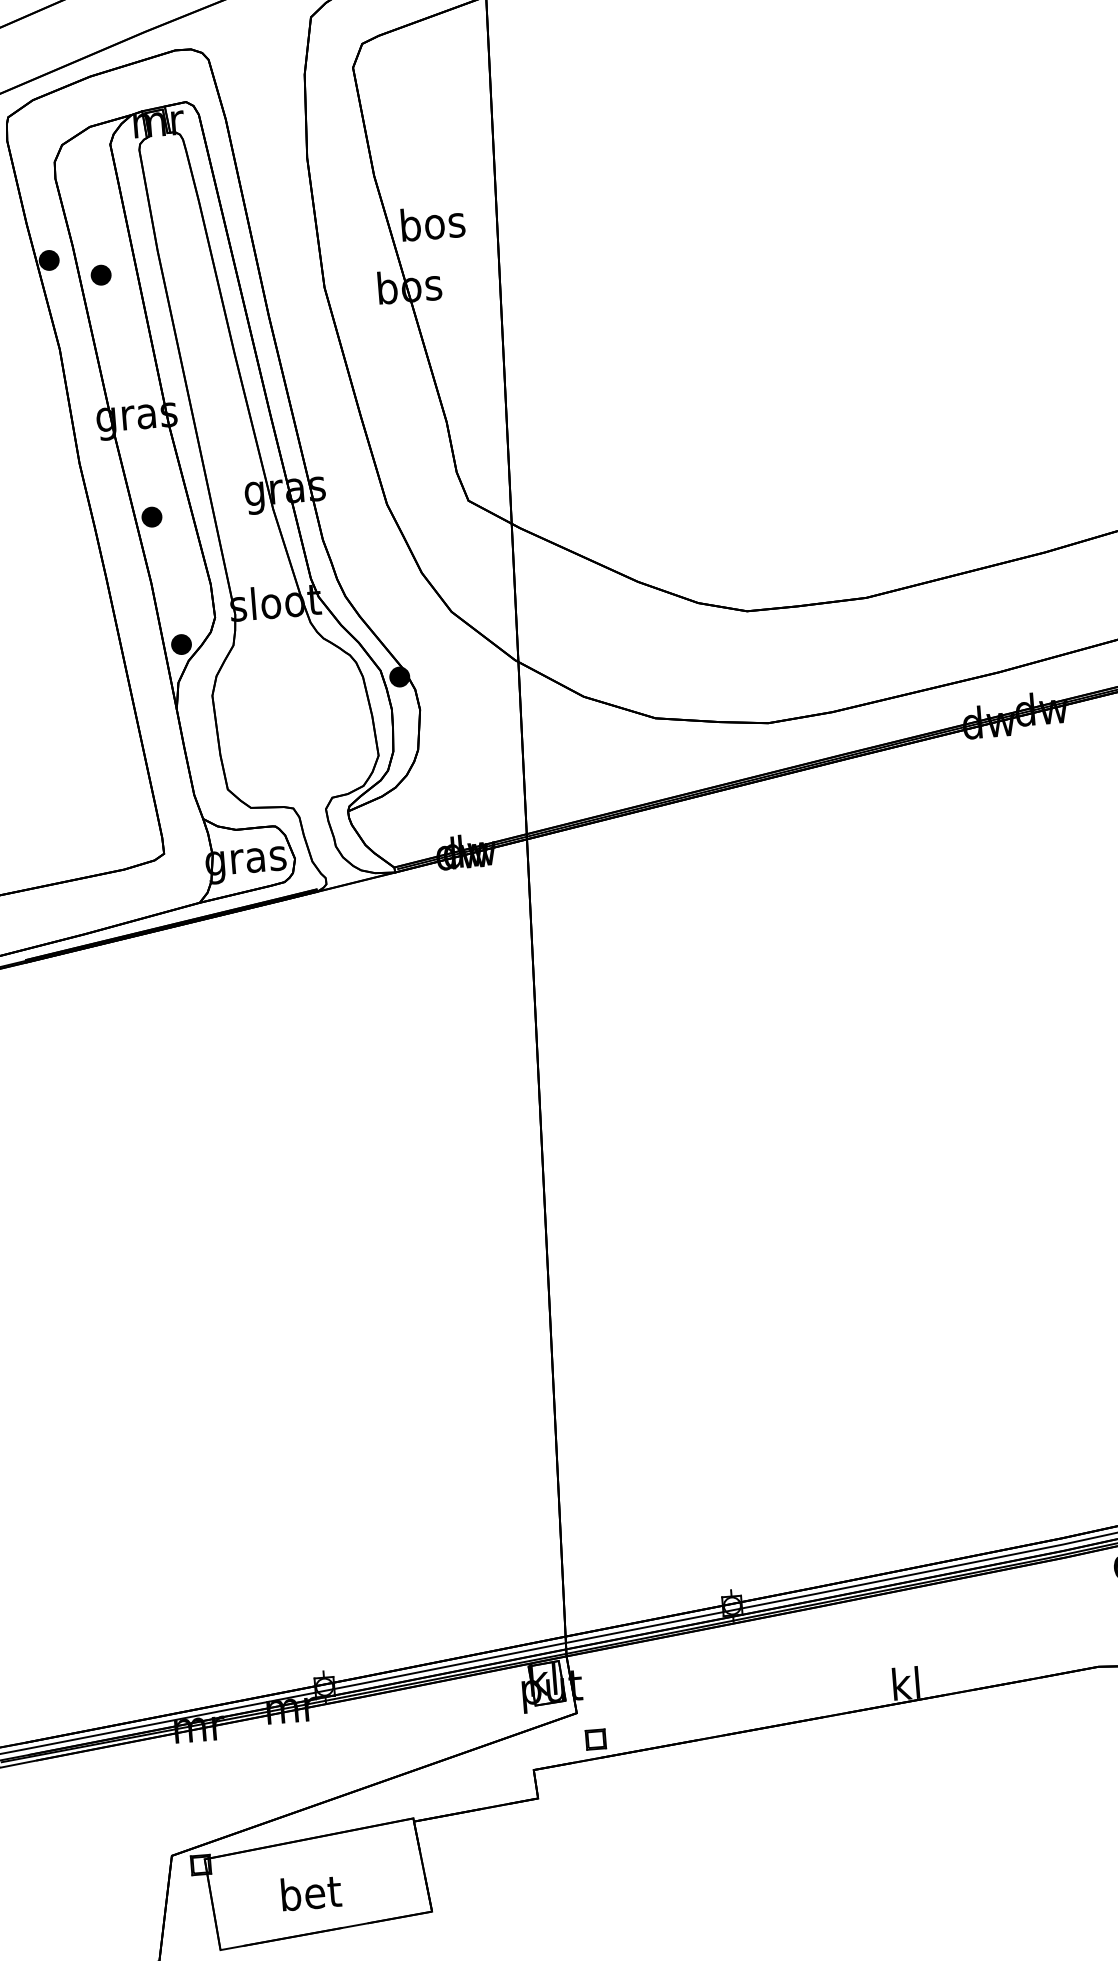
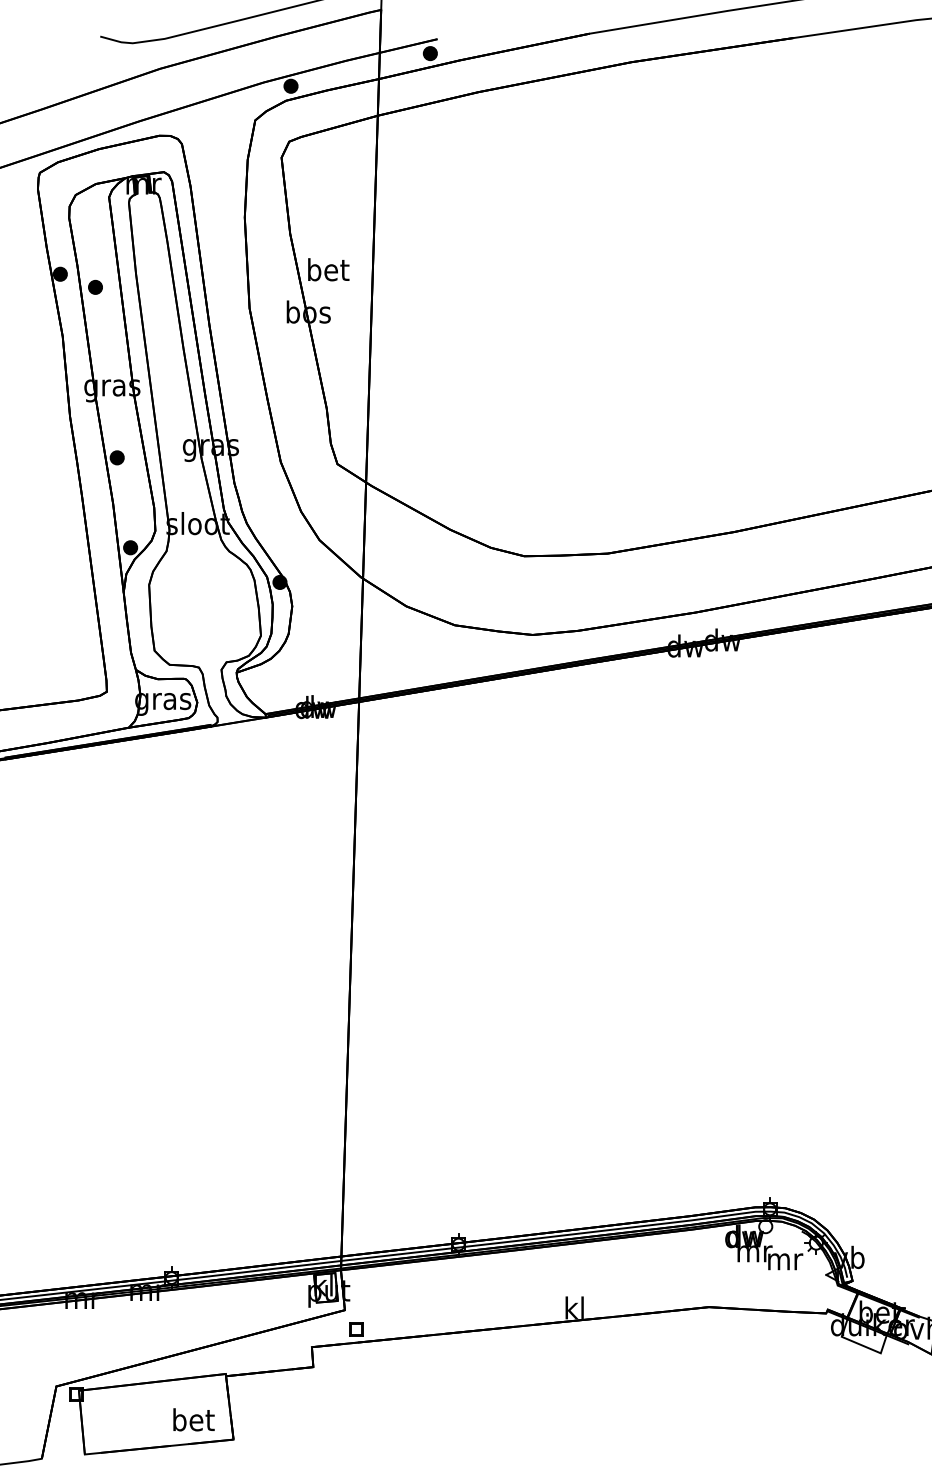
text: (433, 222) -> (328, 269), bos -> bet
text: (310, 1892) -> (193, 1419), moved

